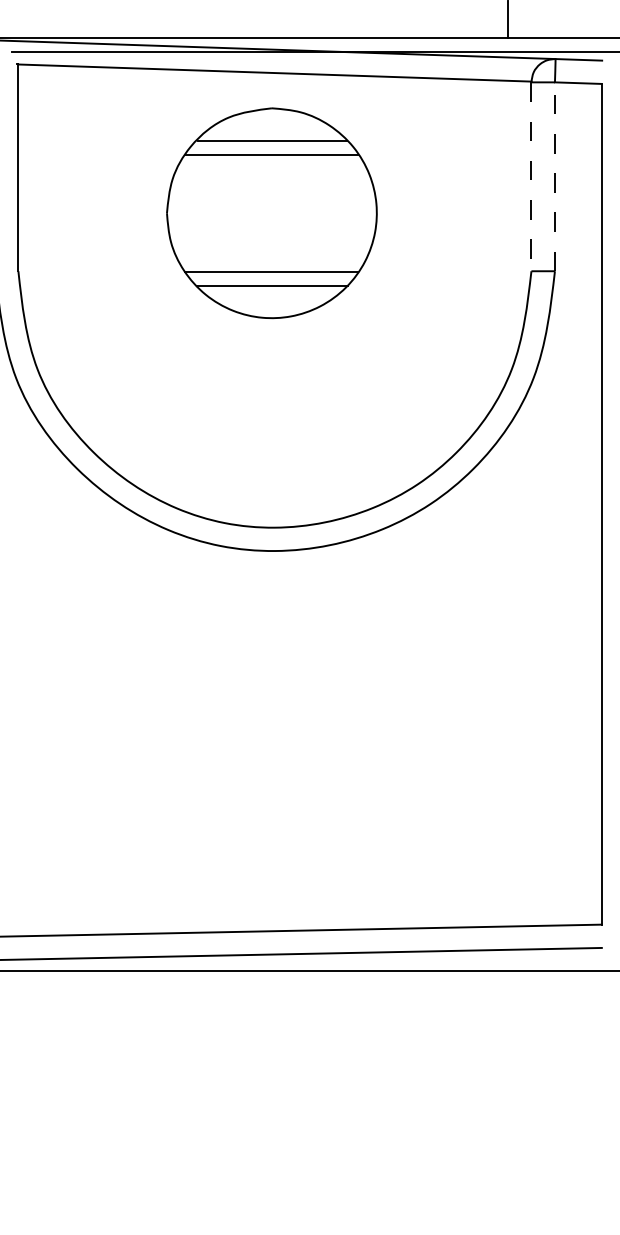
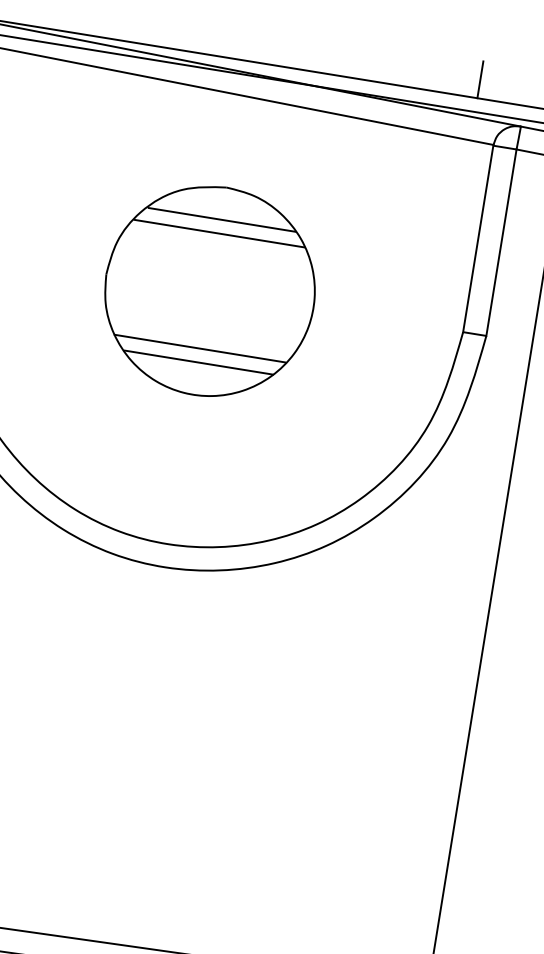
line: (554, 176) -> (501, 242), dashed -> solid
line: (531, 177) -> (478, 239), dashed -> solid
part: (271, 213) -> (209, 291), moved

